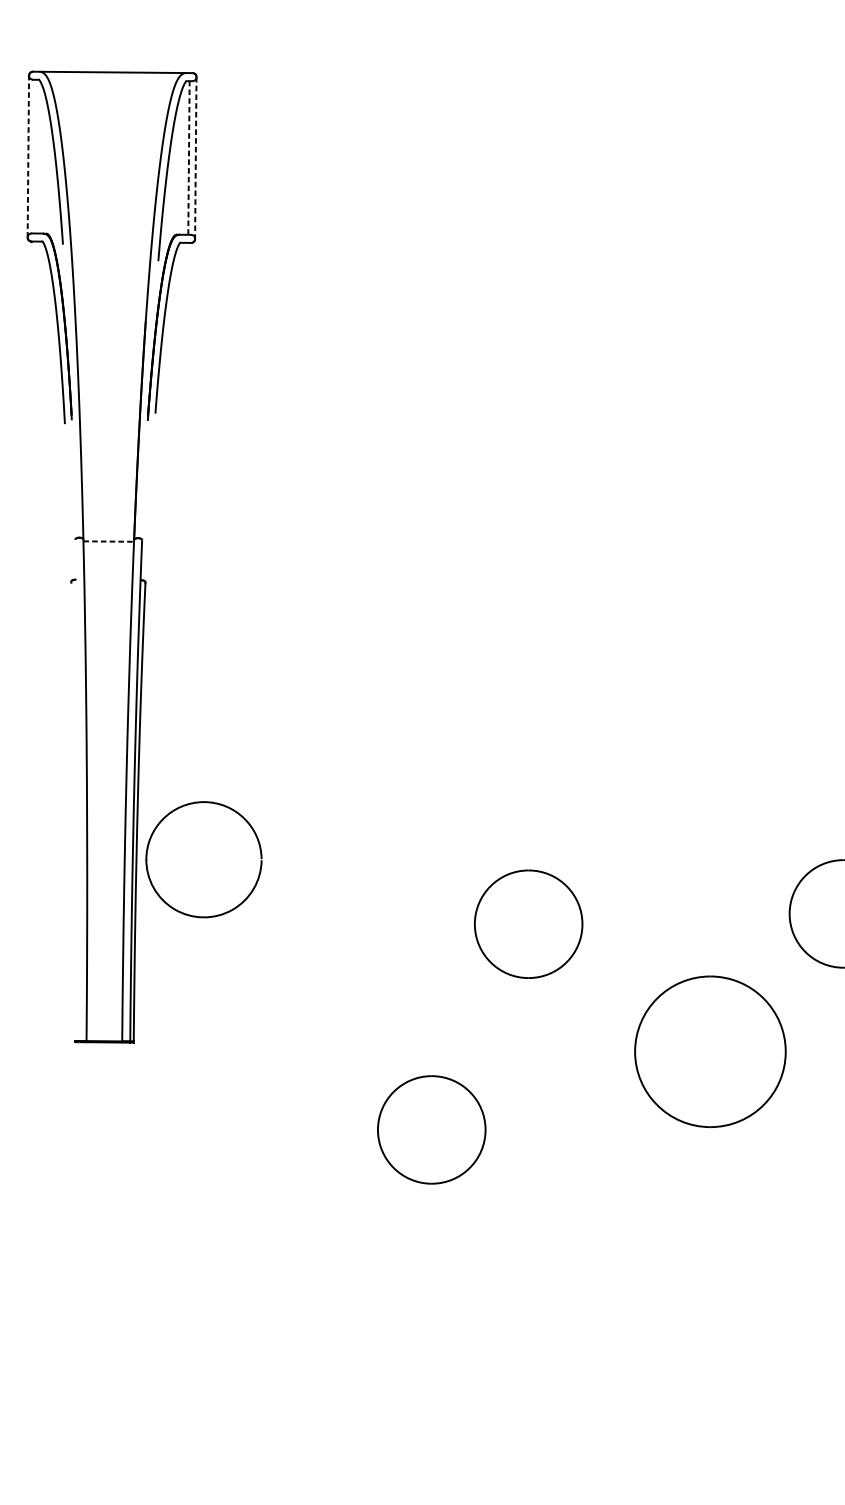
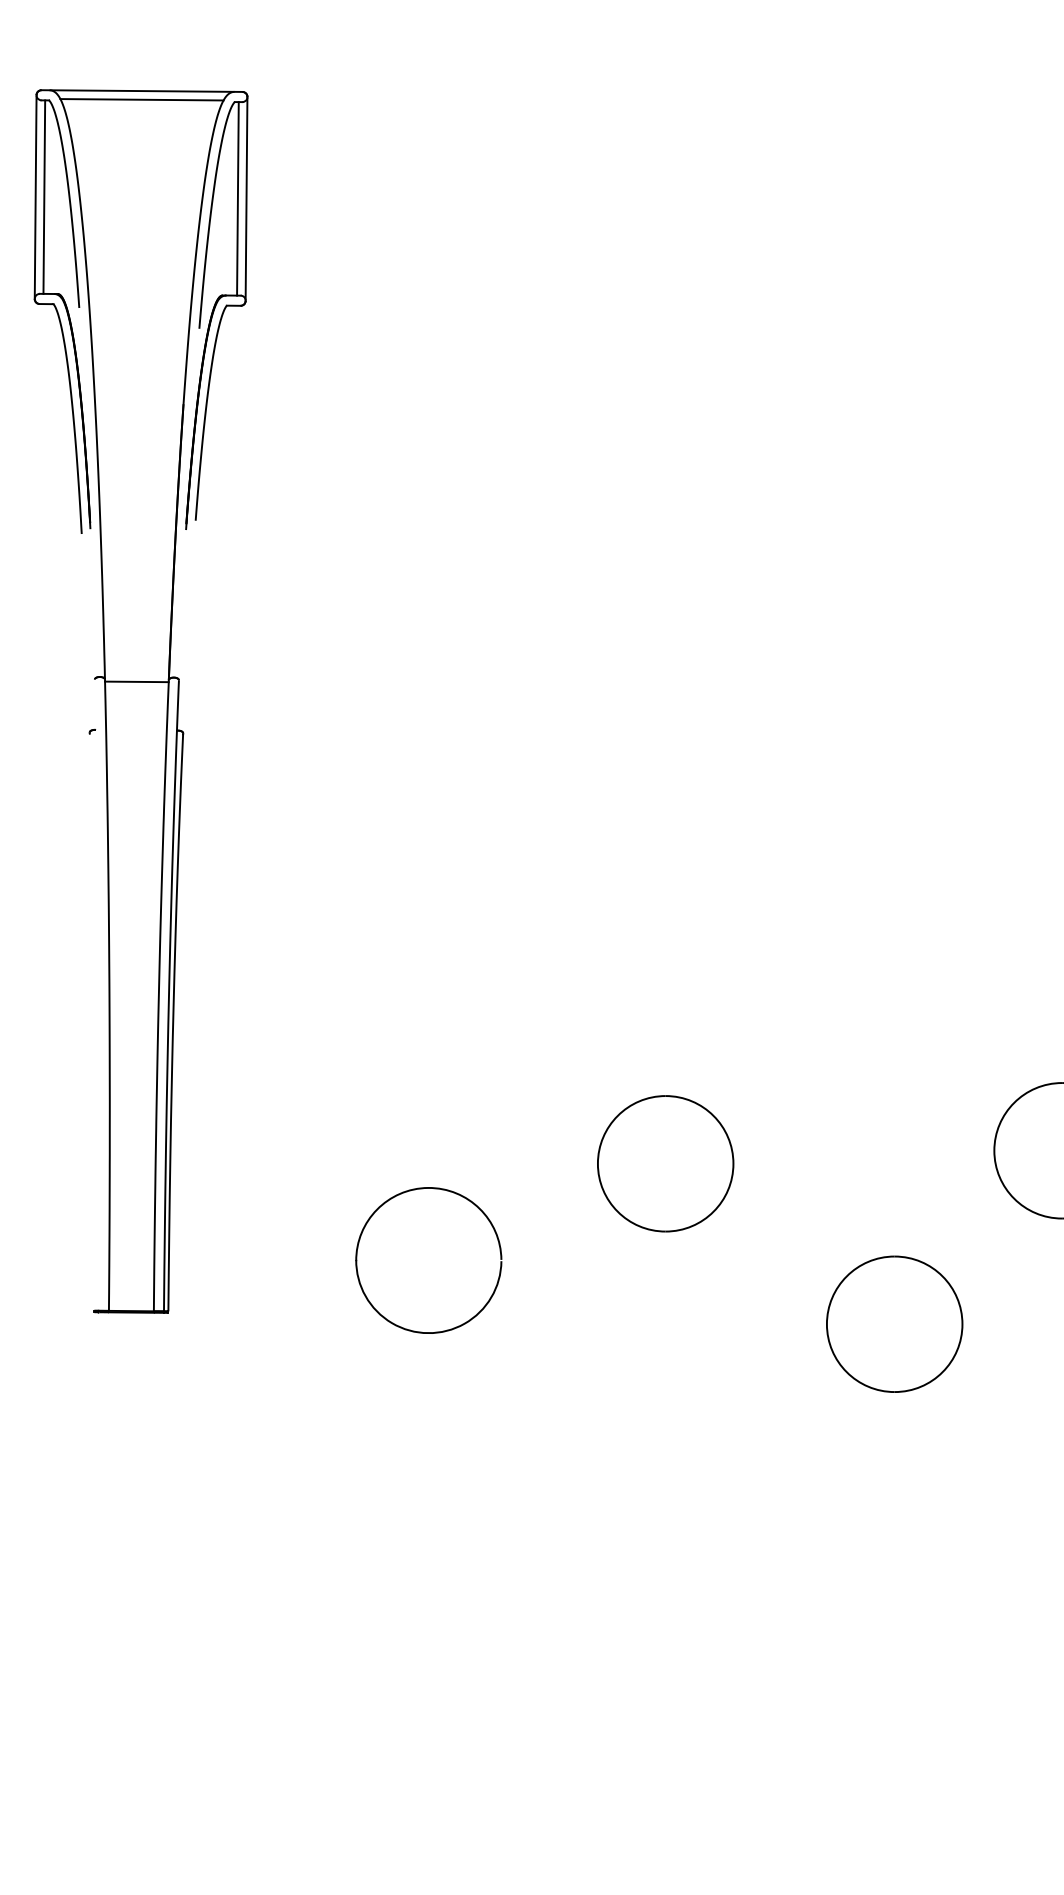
line: (112, 79) -> (141, 99), added
line: (28, 156) -> (35, 196), dashed -> solid
line: (35, 156) -> (44, 196), added
line: (188, 157) -> (237, 198), dashed -> solid
line: (195, 158) -> (246, 199), dashed -> solid
line: (108, 541) -> (136, 681), dashed -> solid
part: (151, 839) -> (362, 1234), moved
part: (710, 1051) -> (894, 1323), size x0.71
part: (431, 1129) -> (543, 1422), removed

